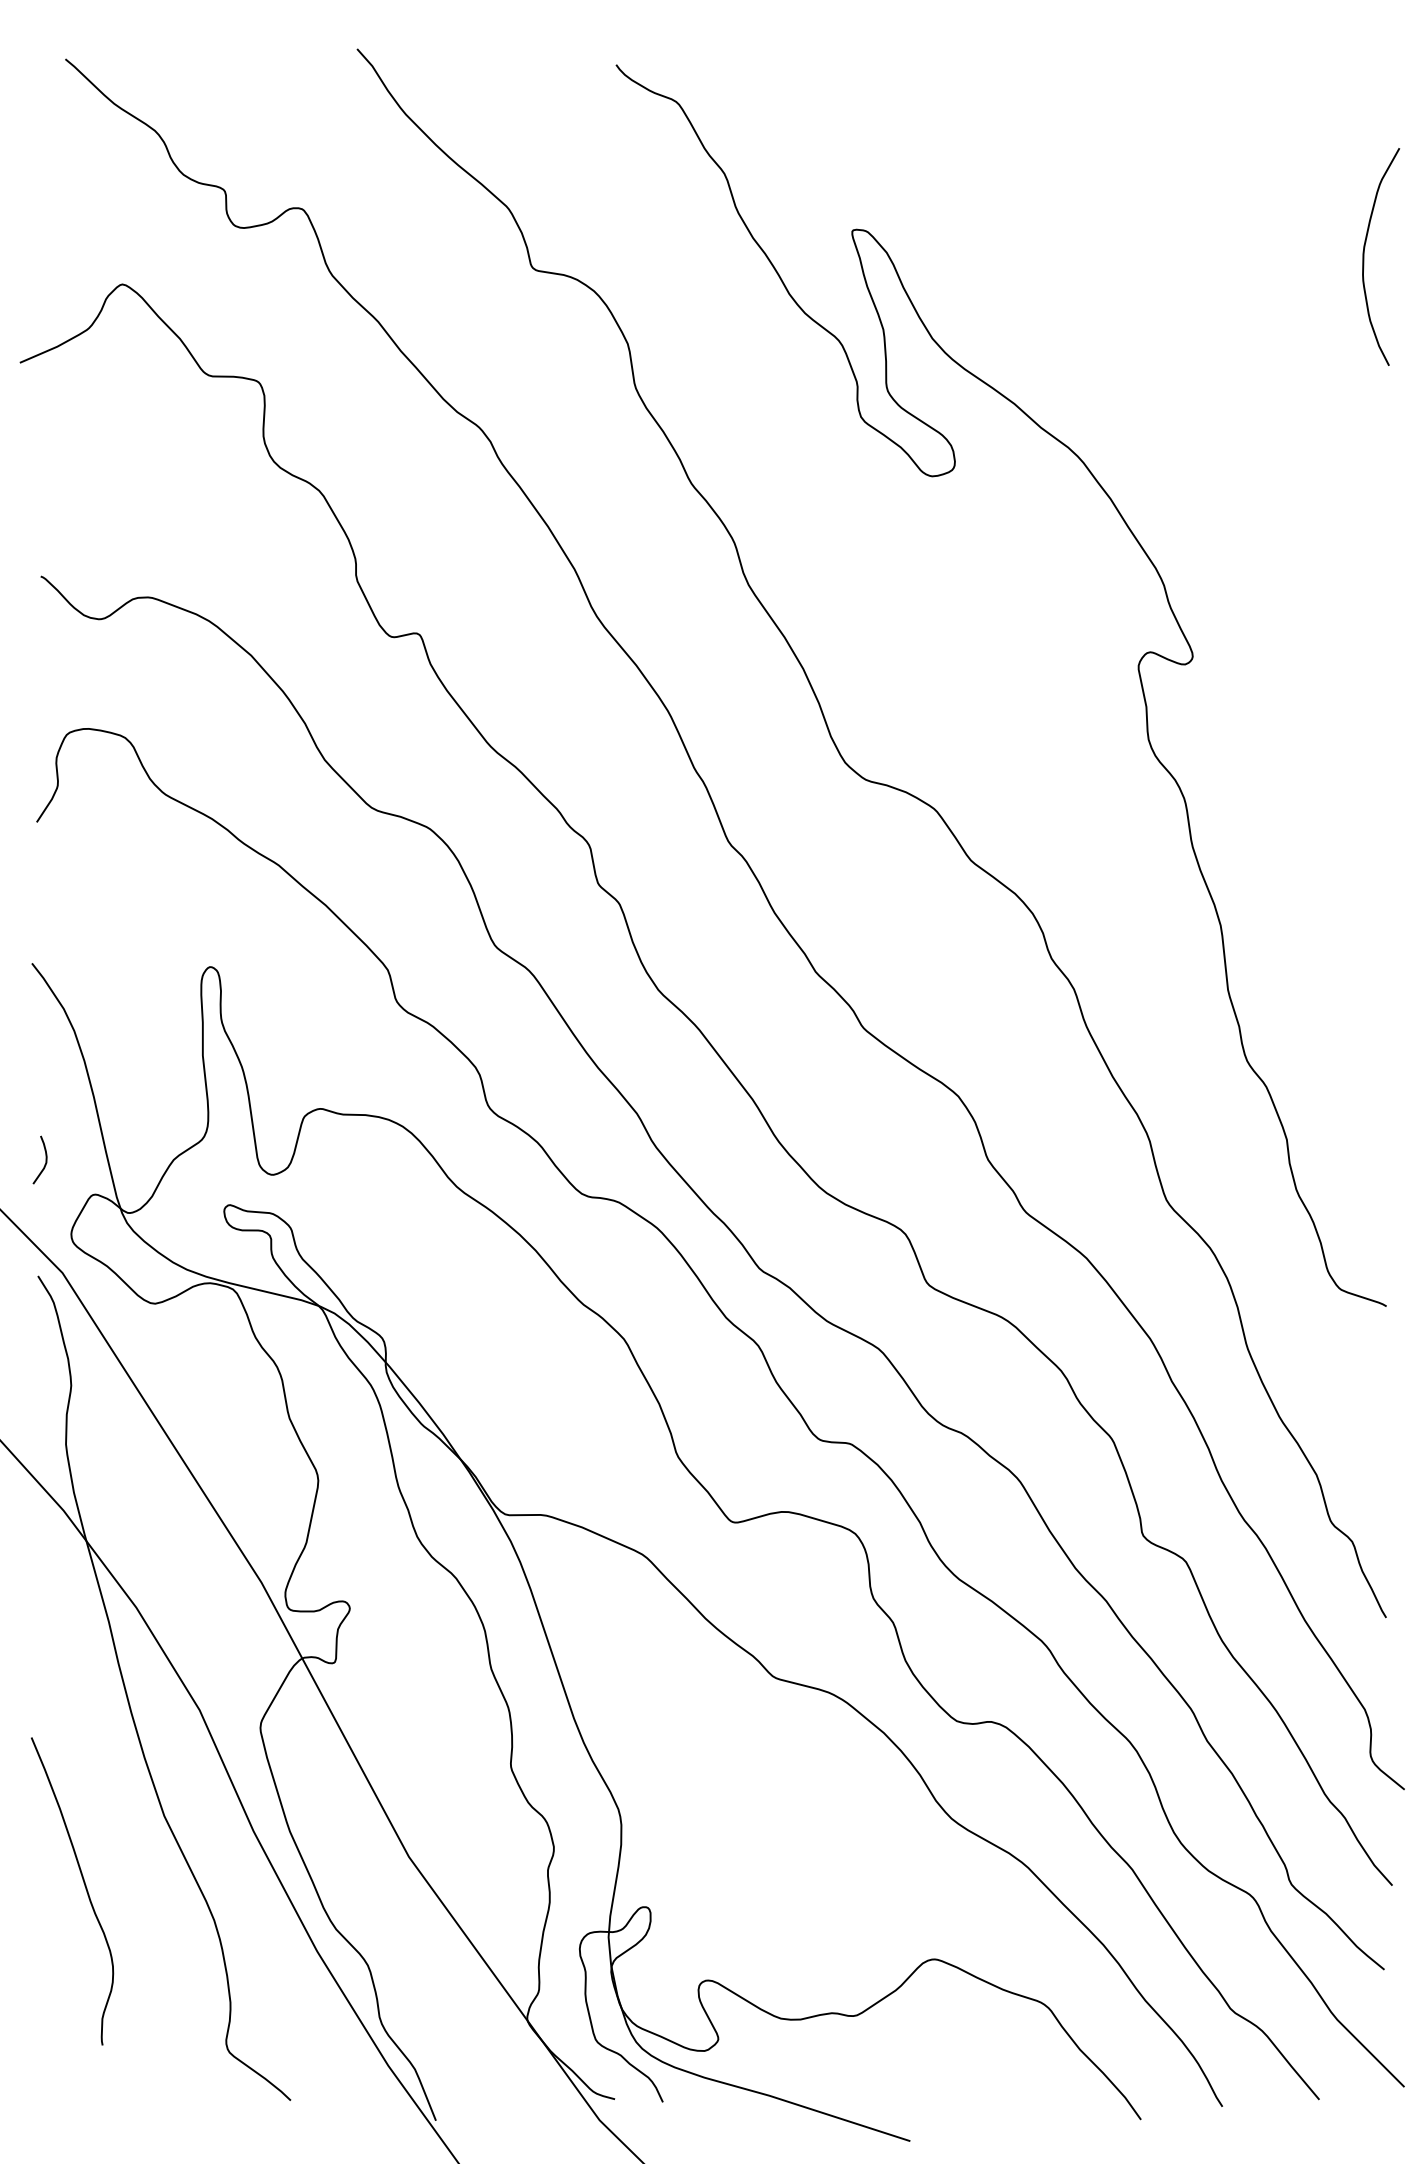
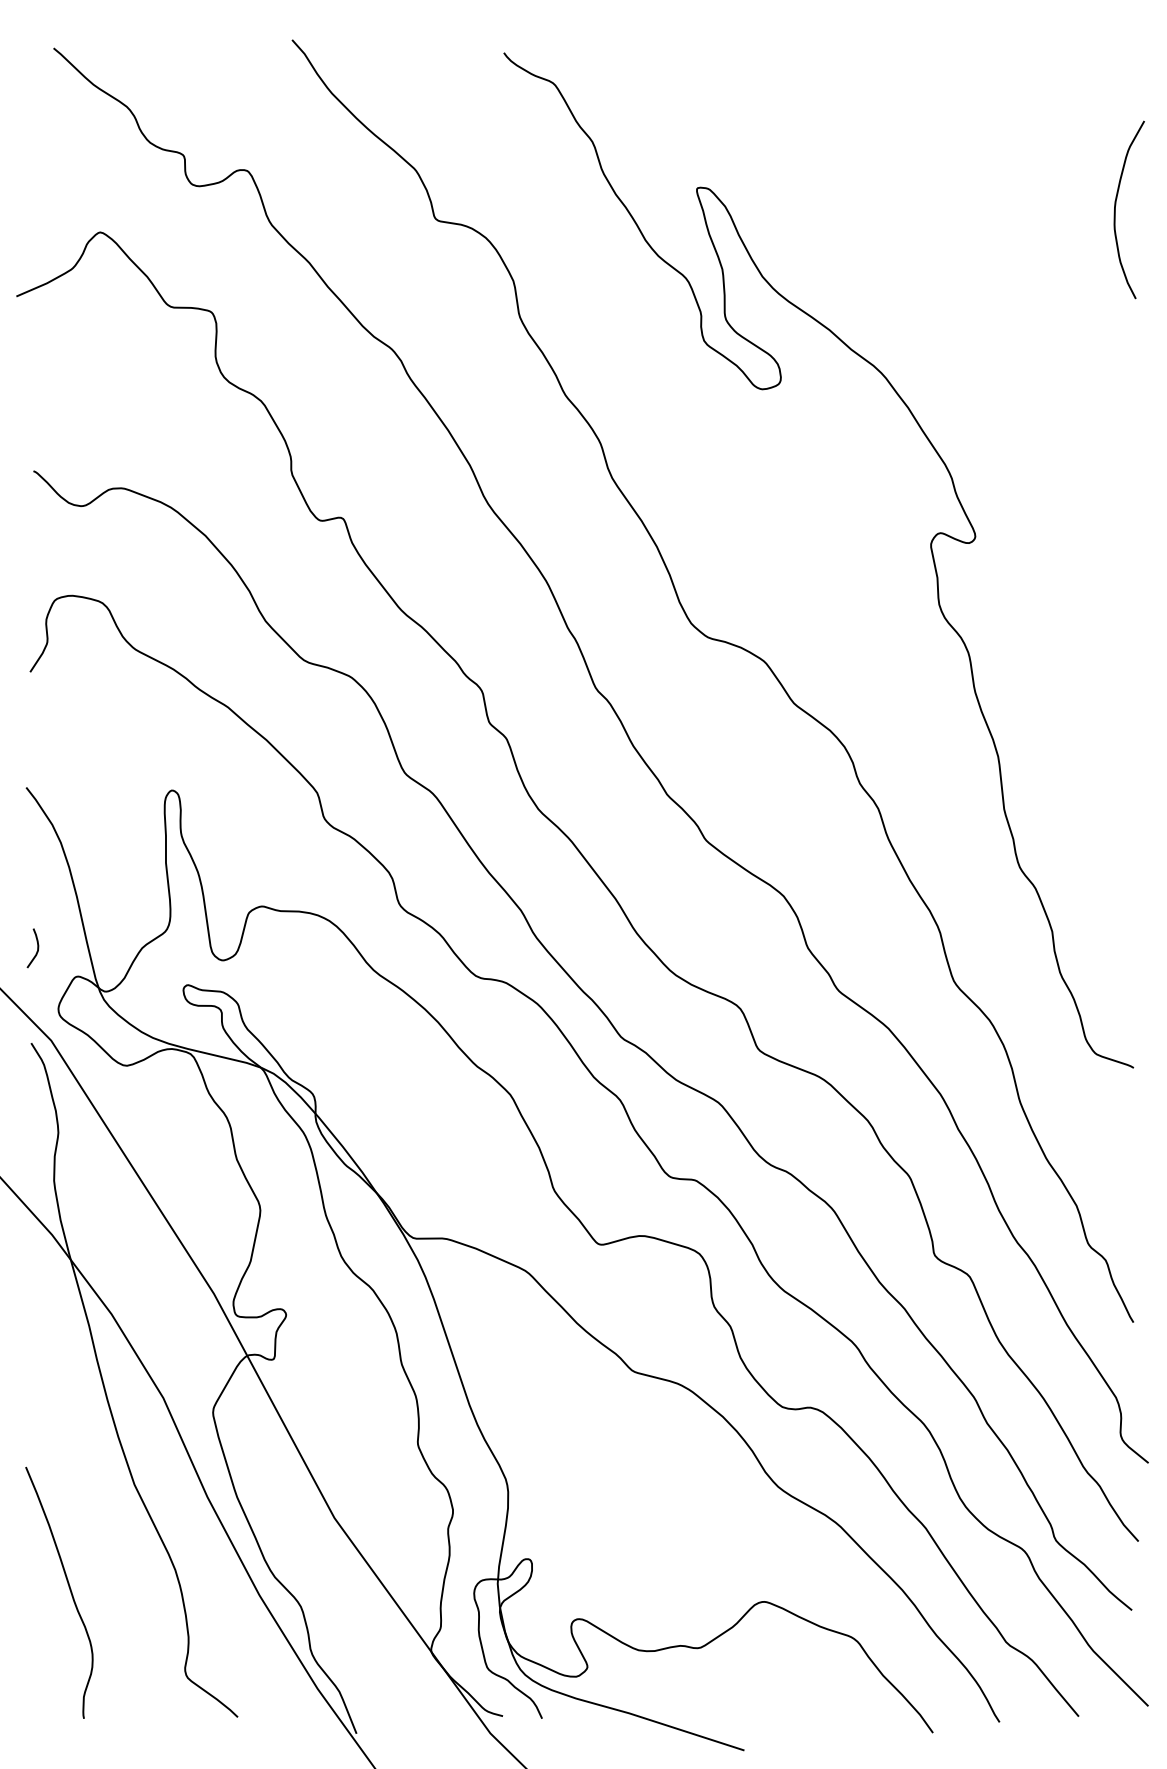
curve: (84, 1886) -> (69, 1588), moved

